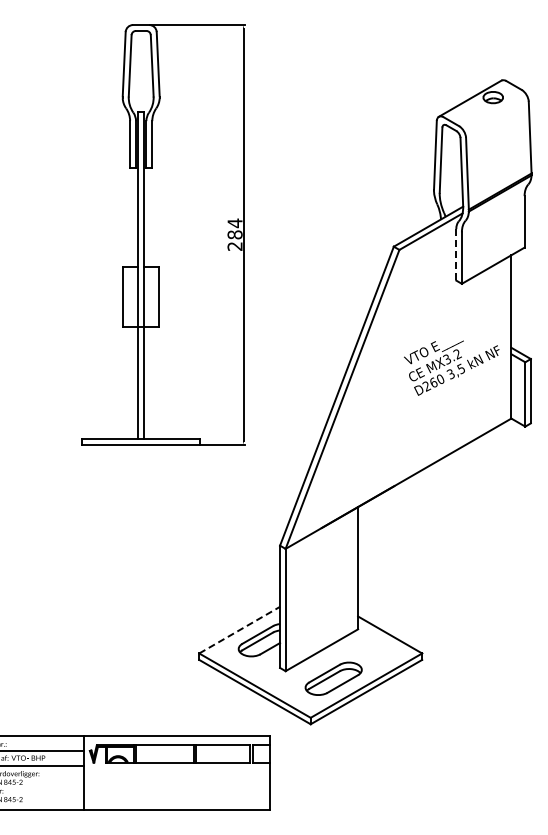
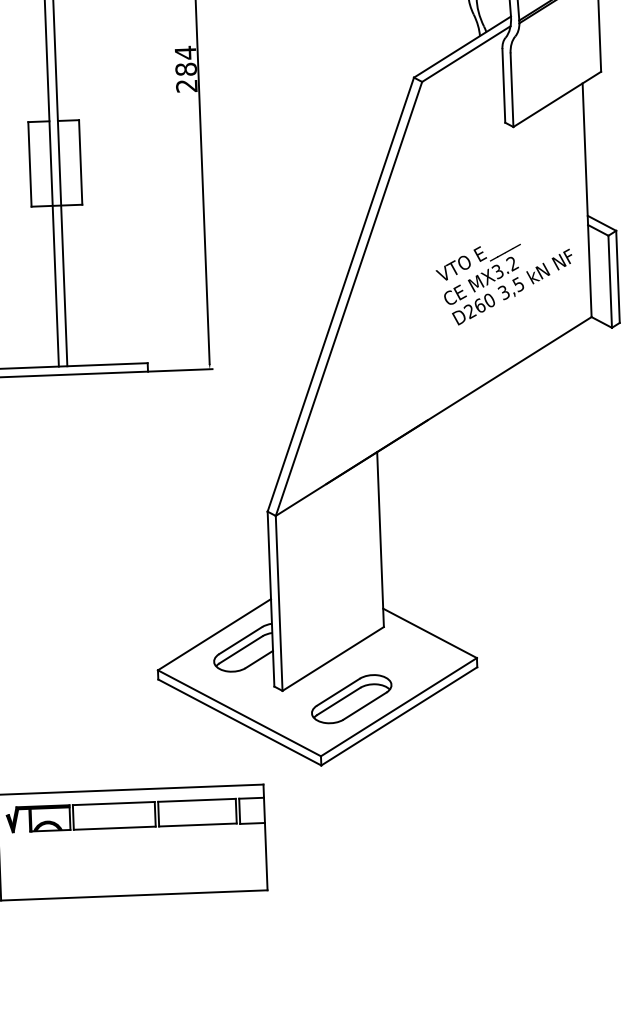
line: (456, 254) -> (504, 85), dashed -> solid
text: (451, 367) -> (504, 283), moved
line: (239, 630) -> (214, 635), dashed -> solid

